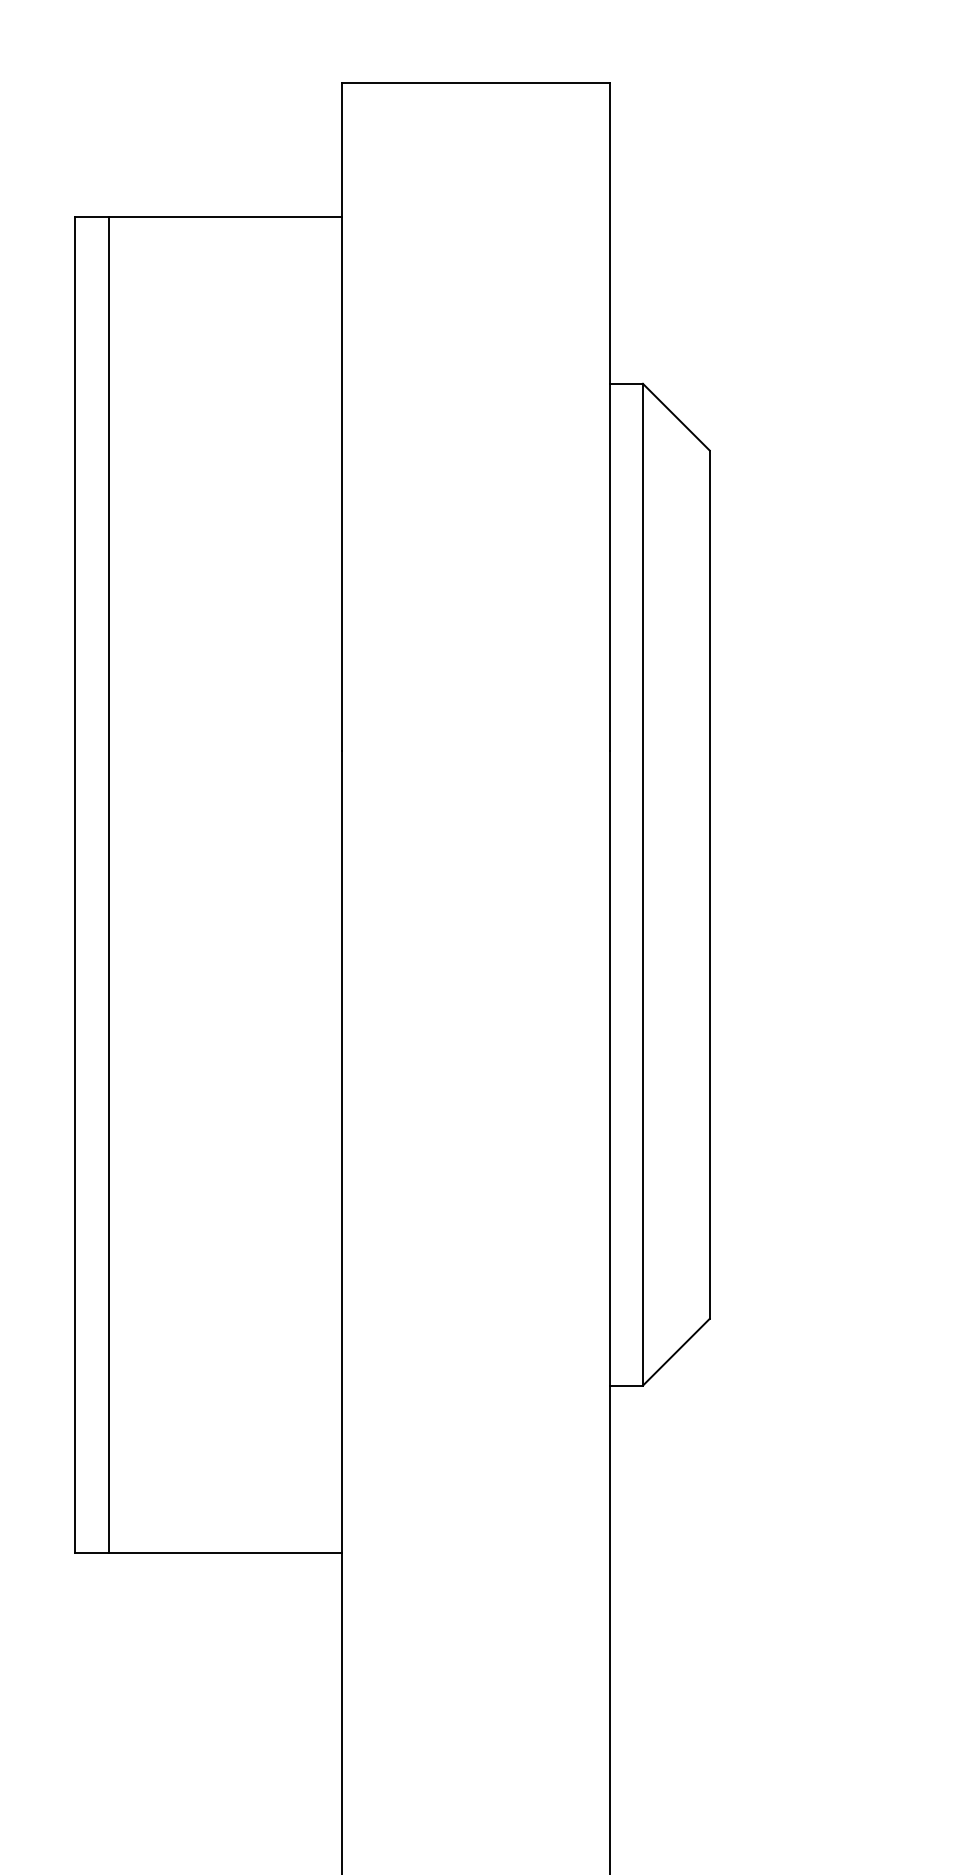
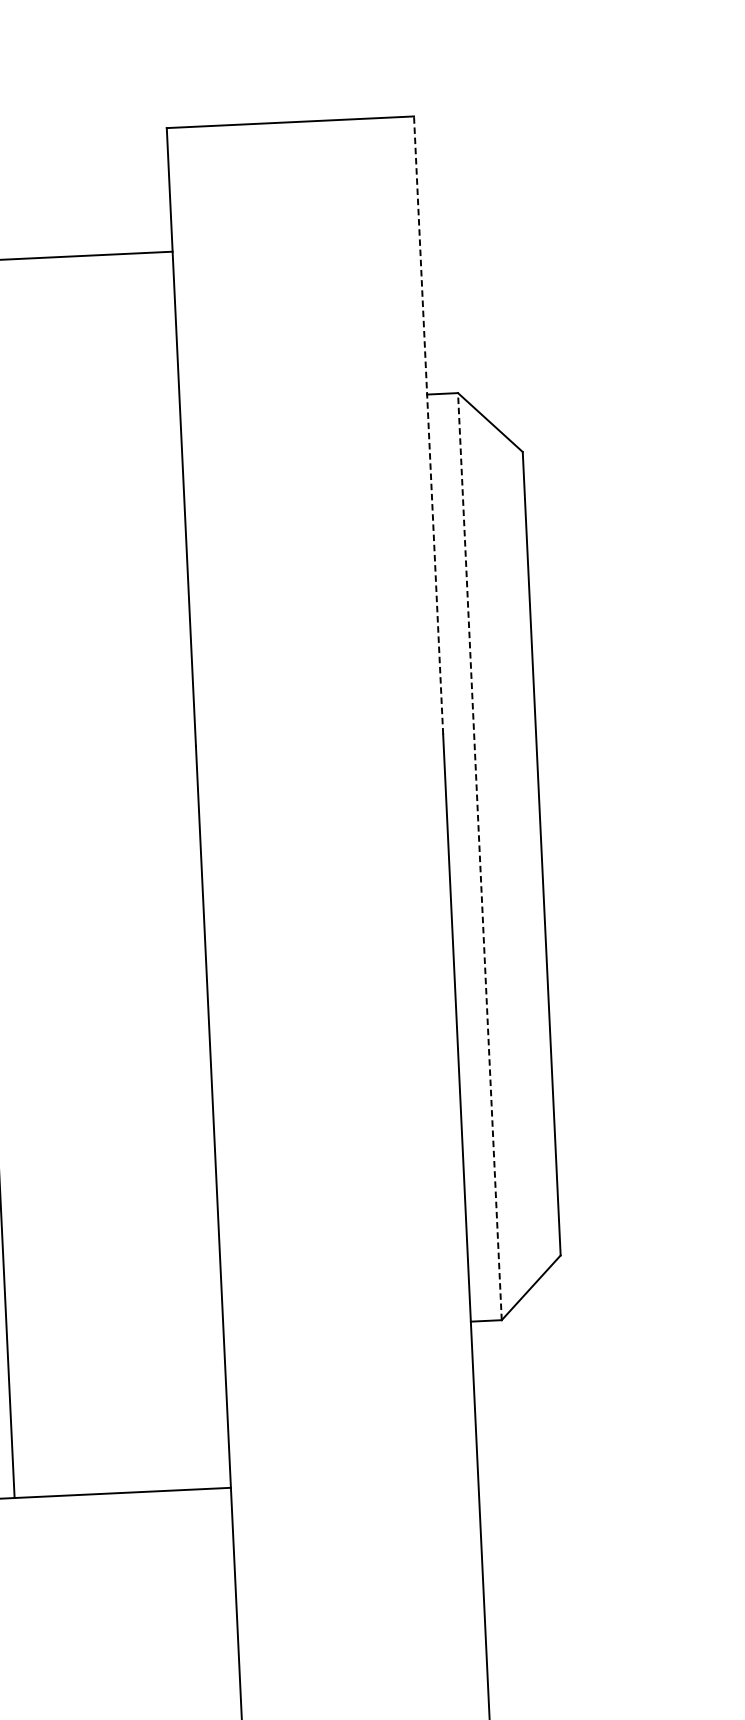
line: (609, 417) -> (428, 425), solid -> dashed
line: (642, 884) -> (479, 856), solid -> dashed

